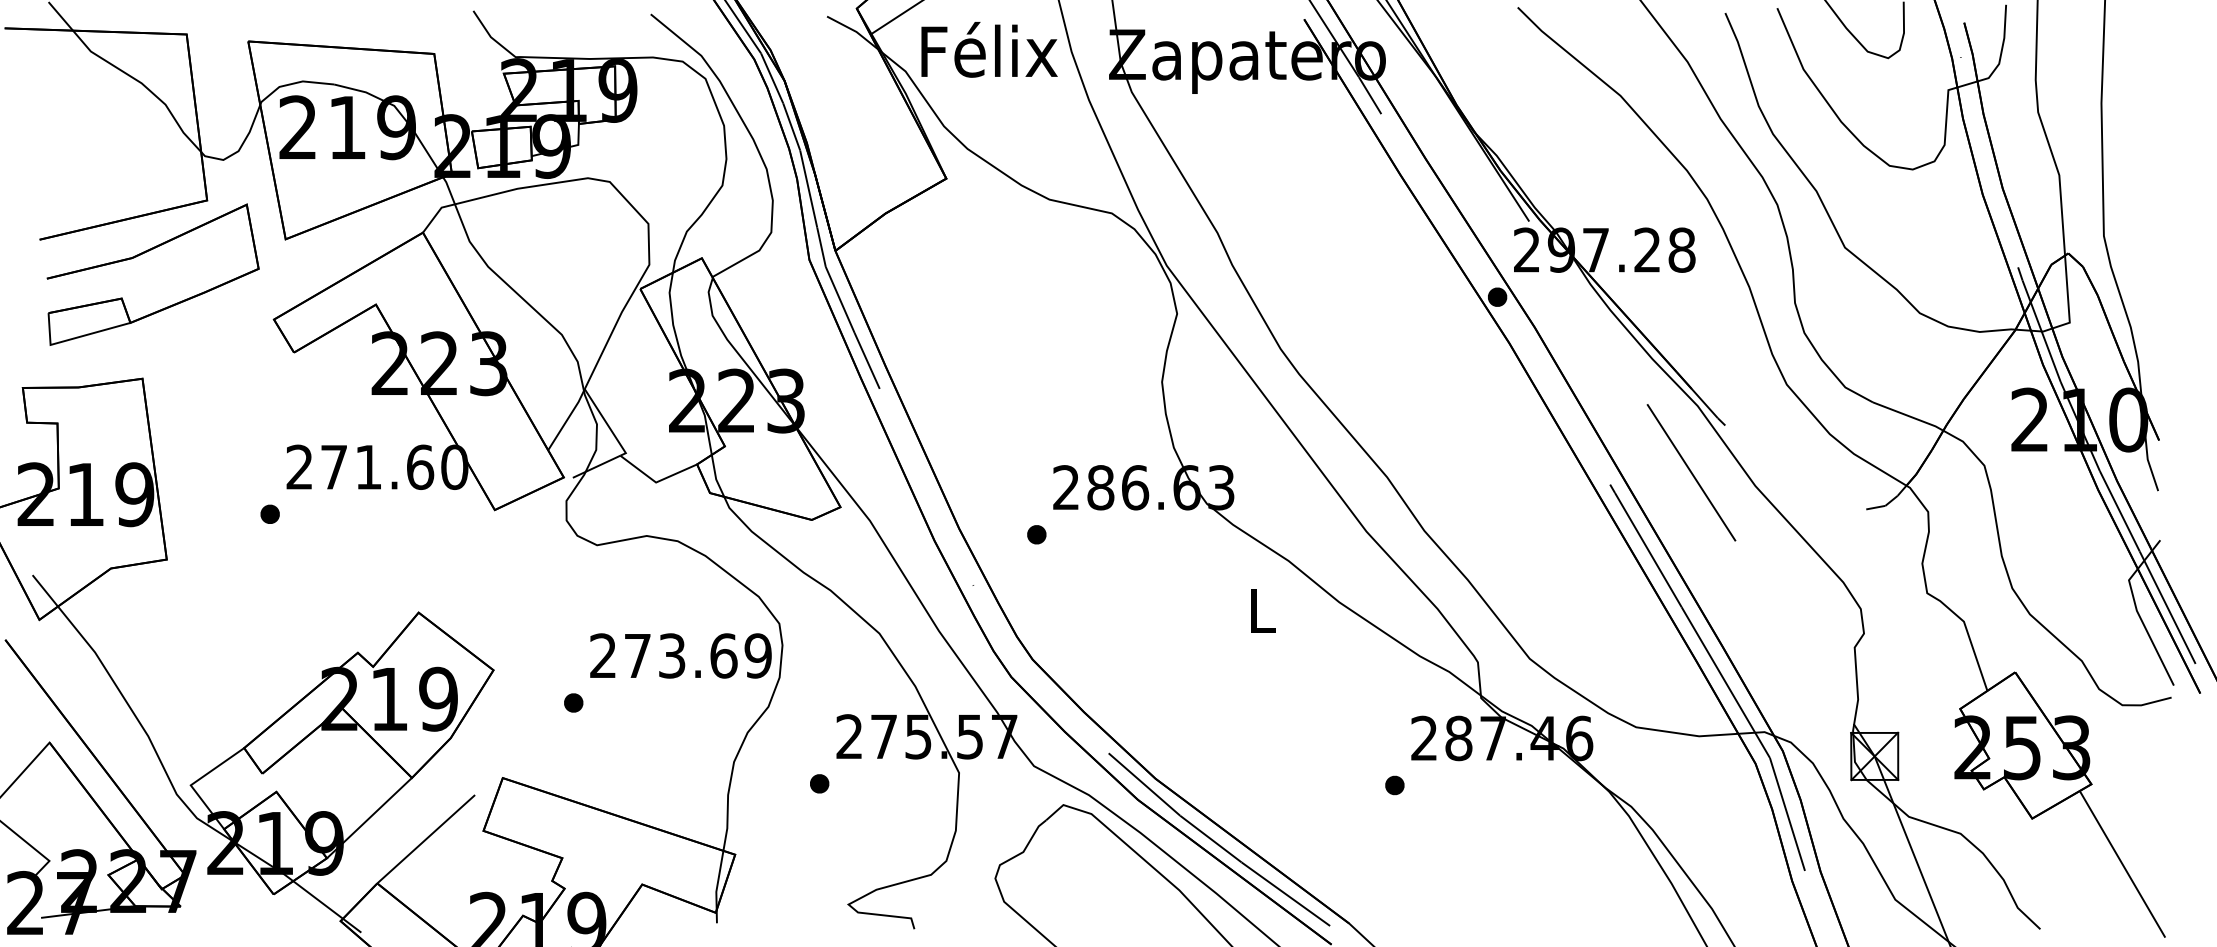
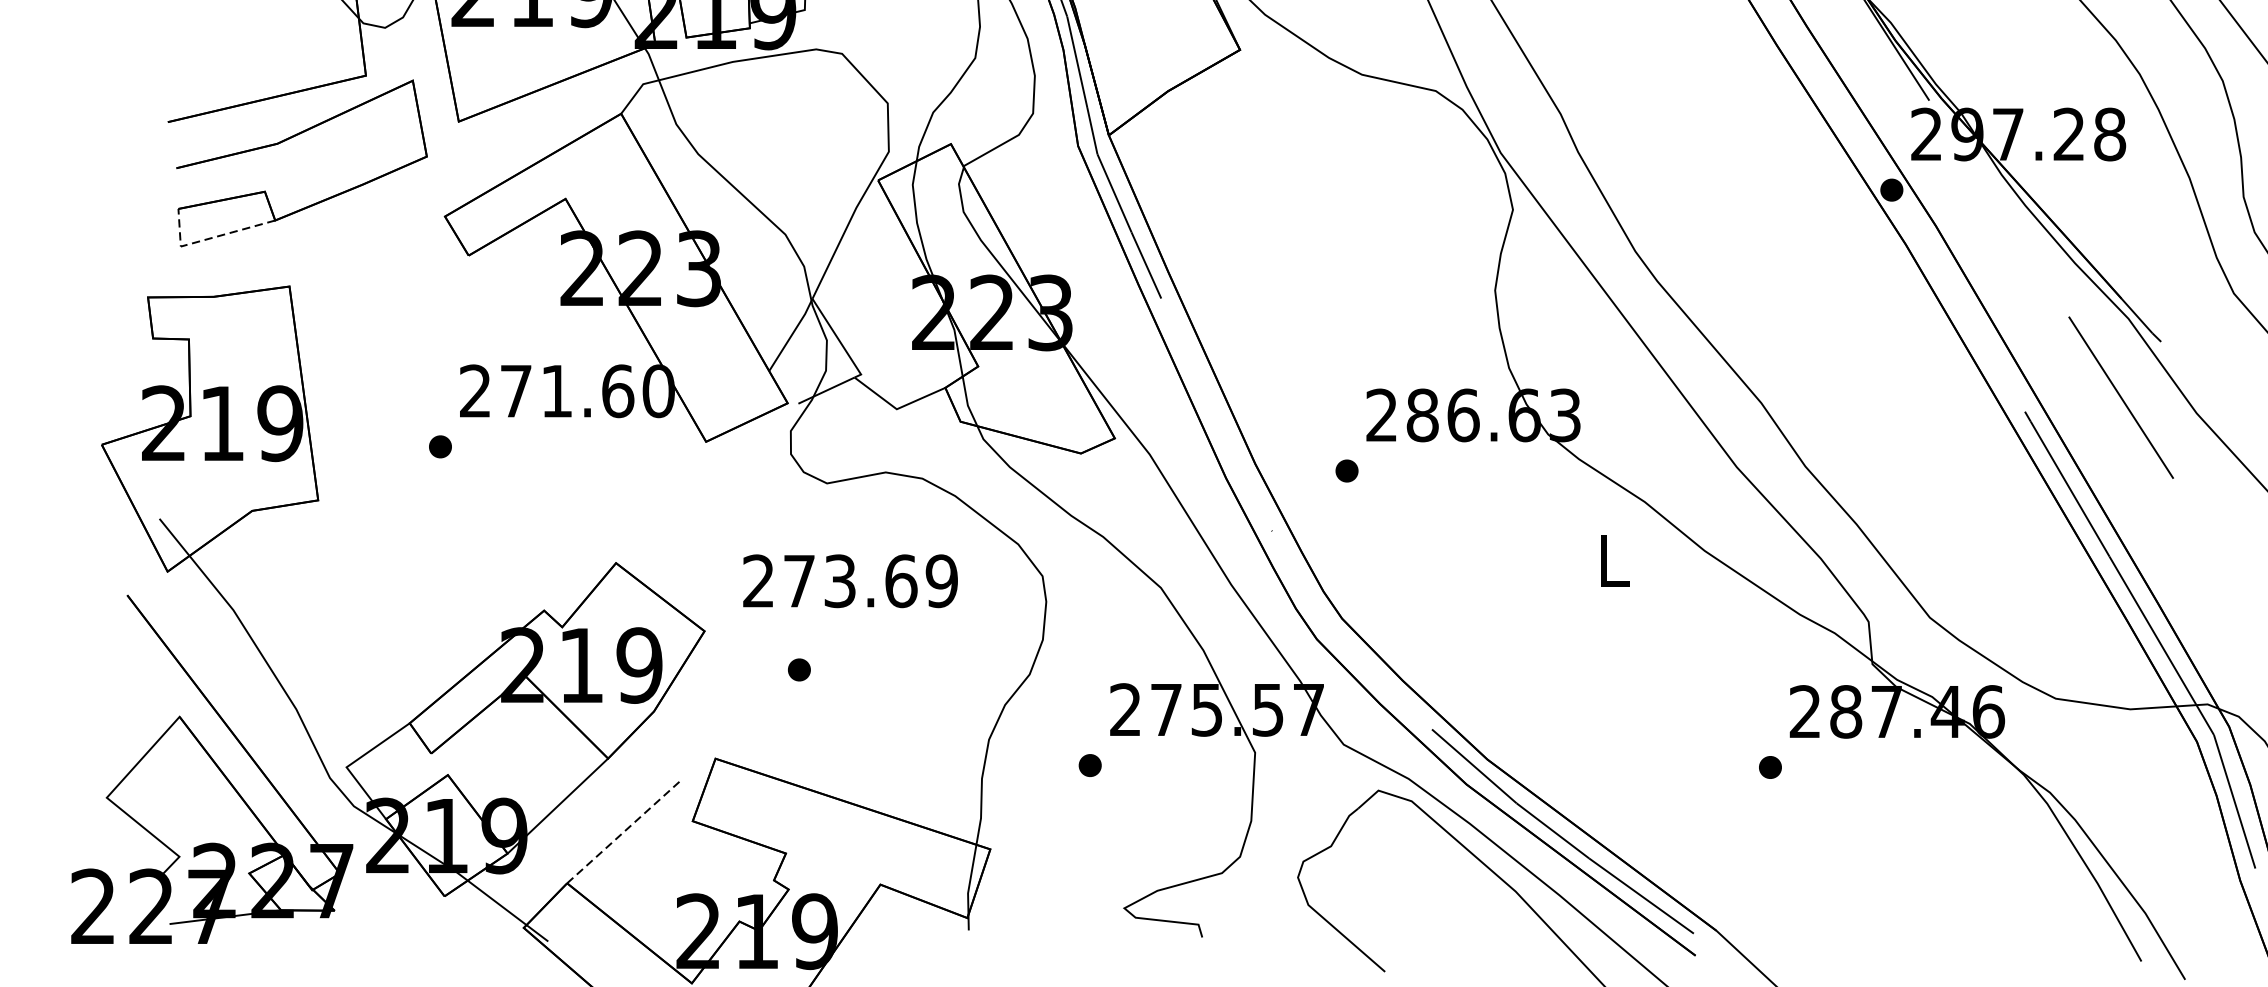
line: (74, 338) -> (209, 238), solid -> dashed
text: (680, 655) -> (849, 580), moved
line: (426, 839) -> (625, 831), solid -> dashed

